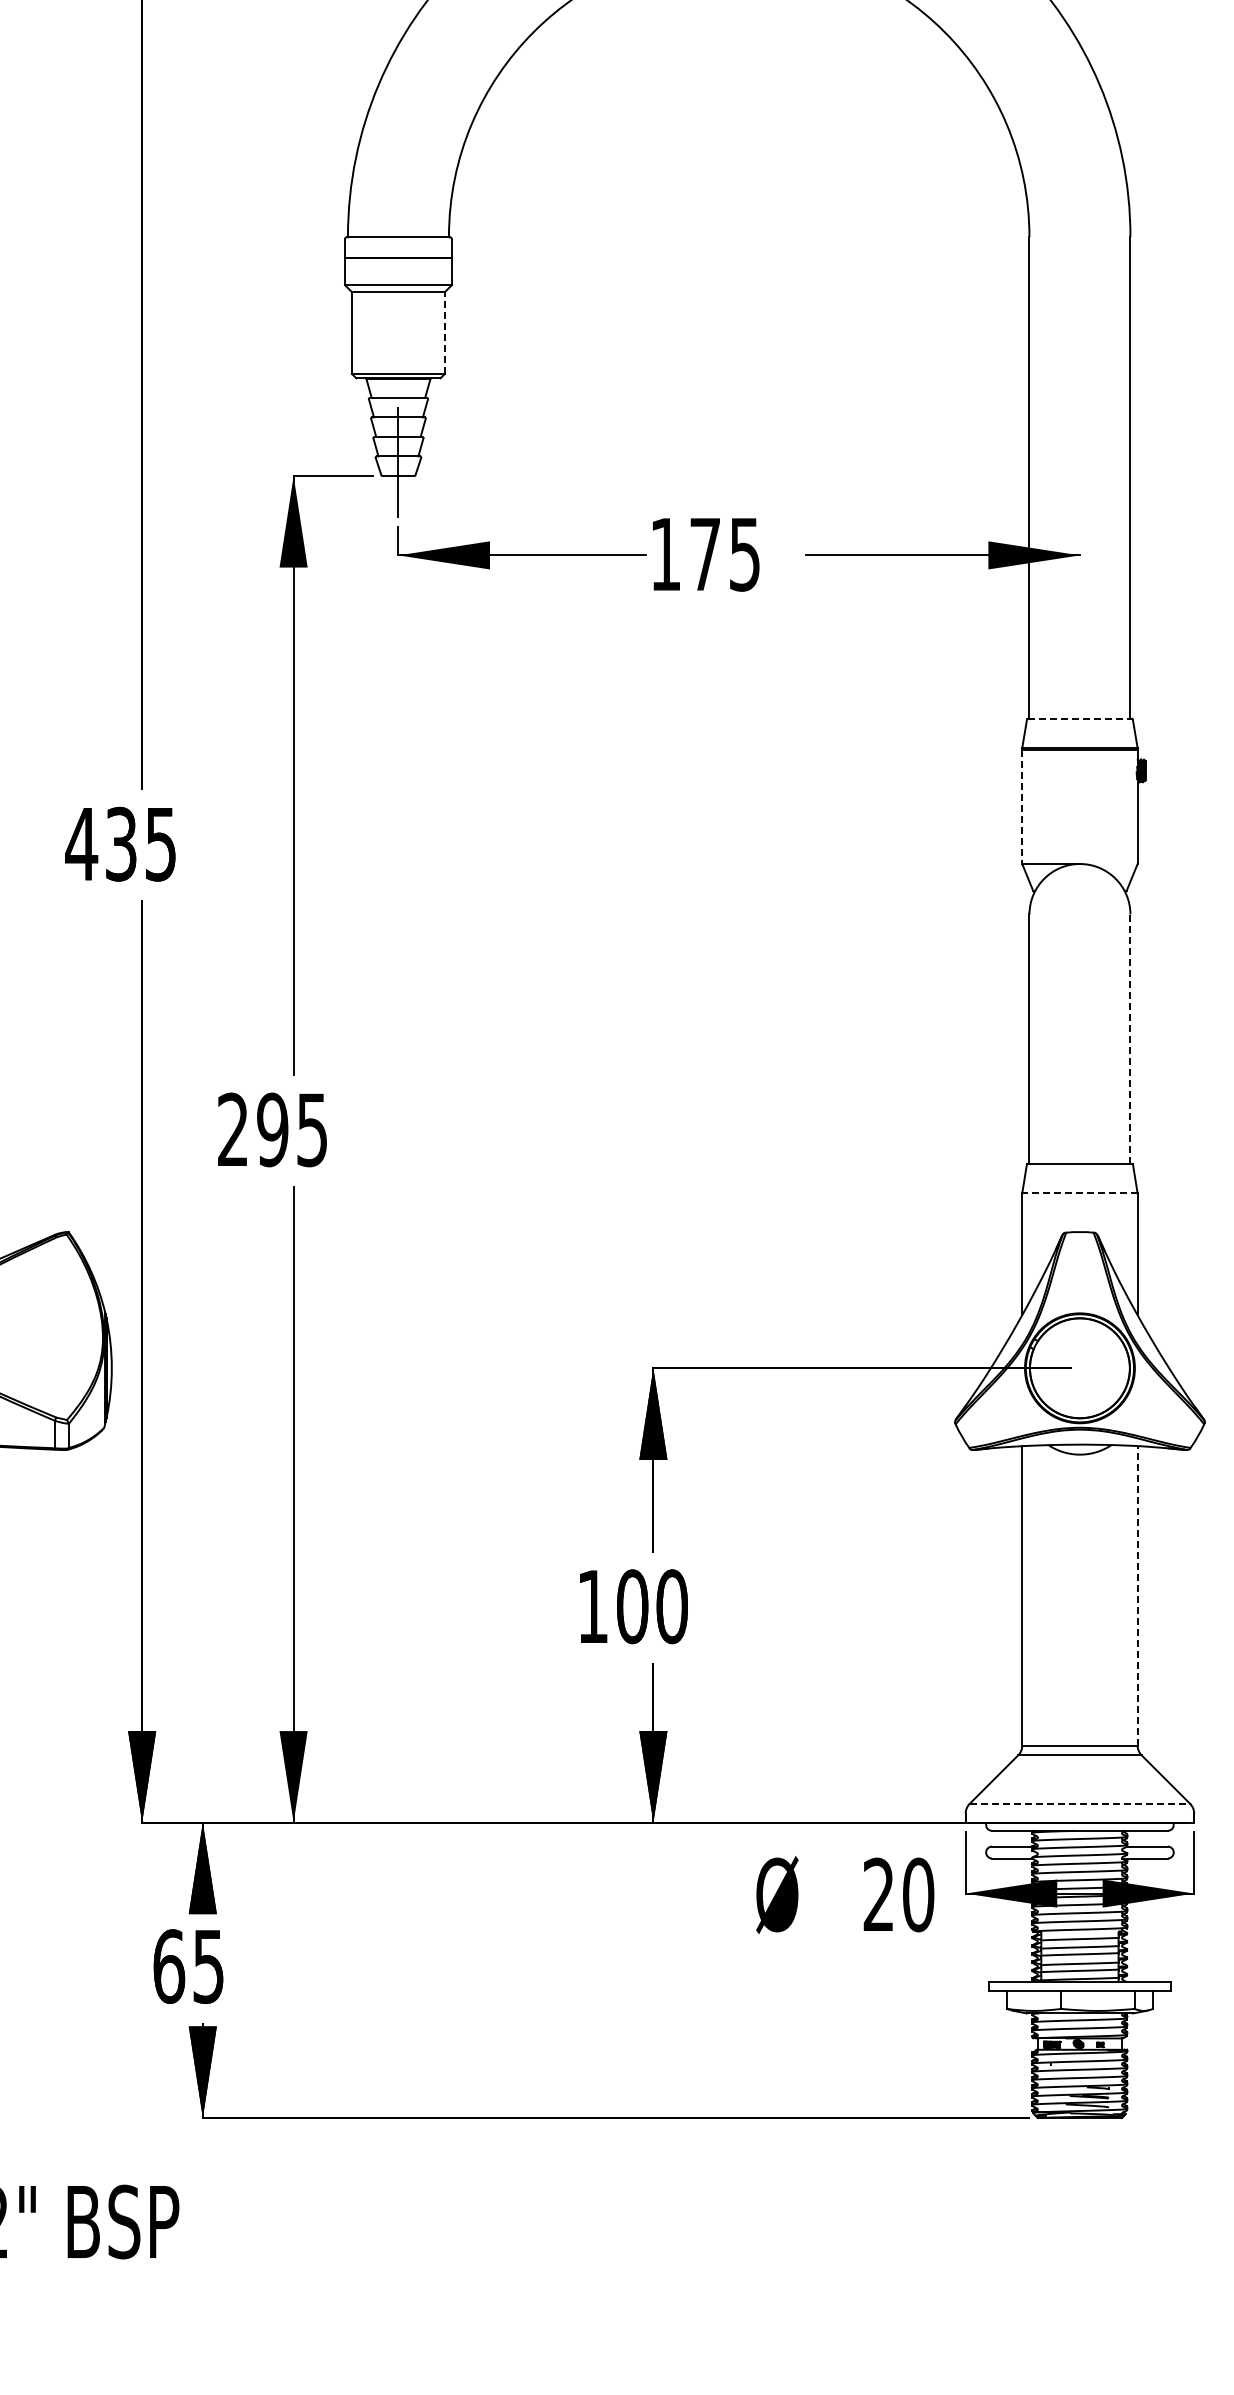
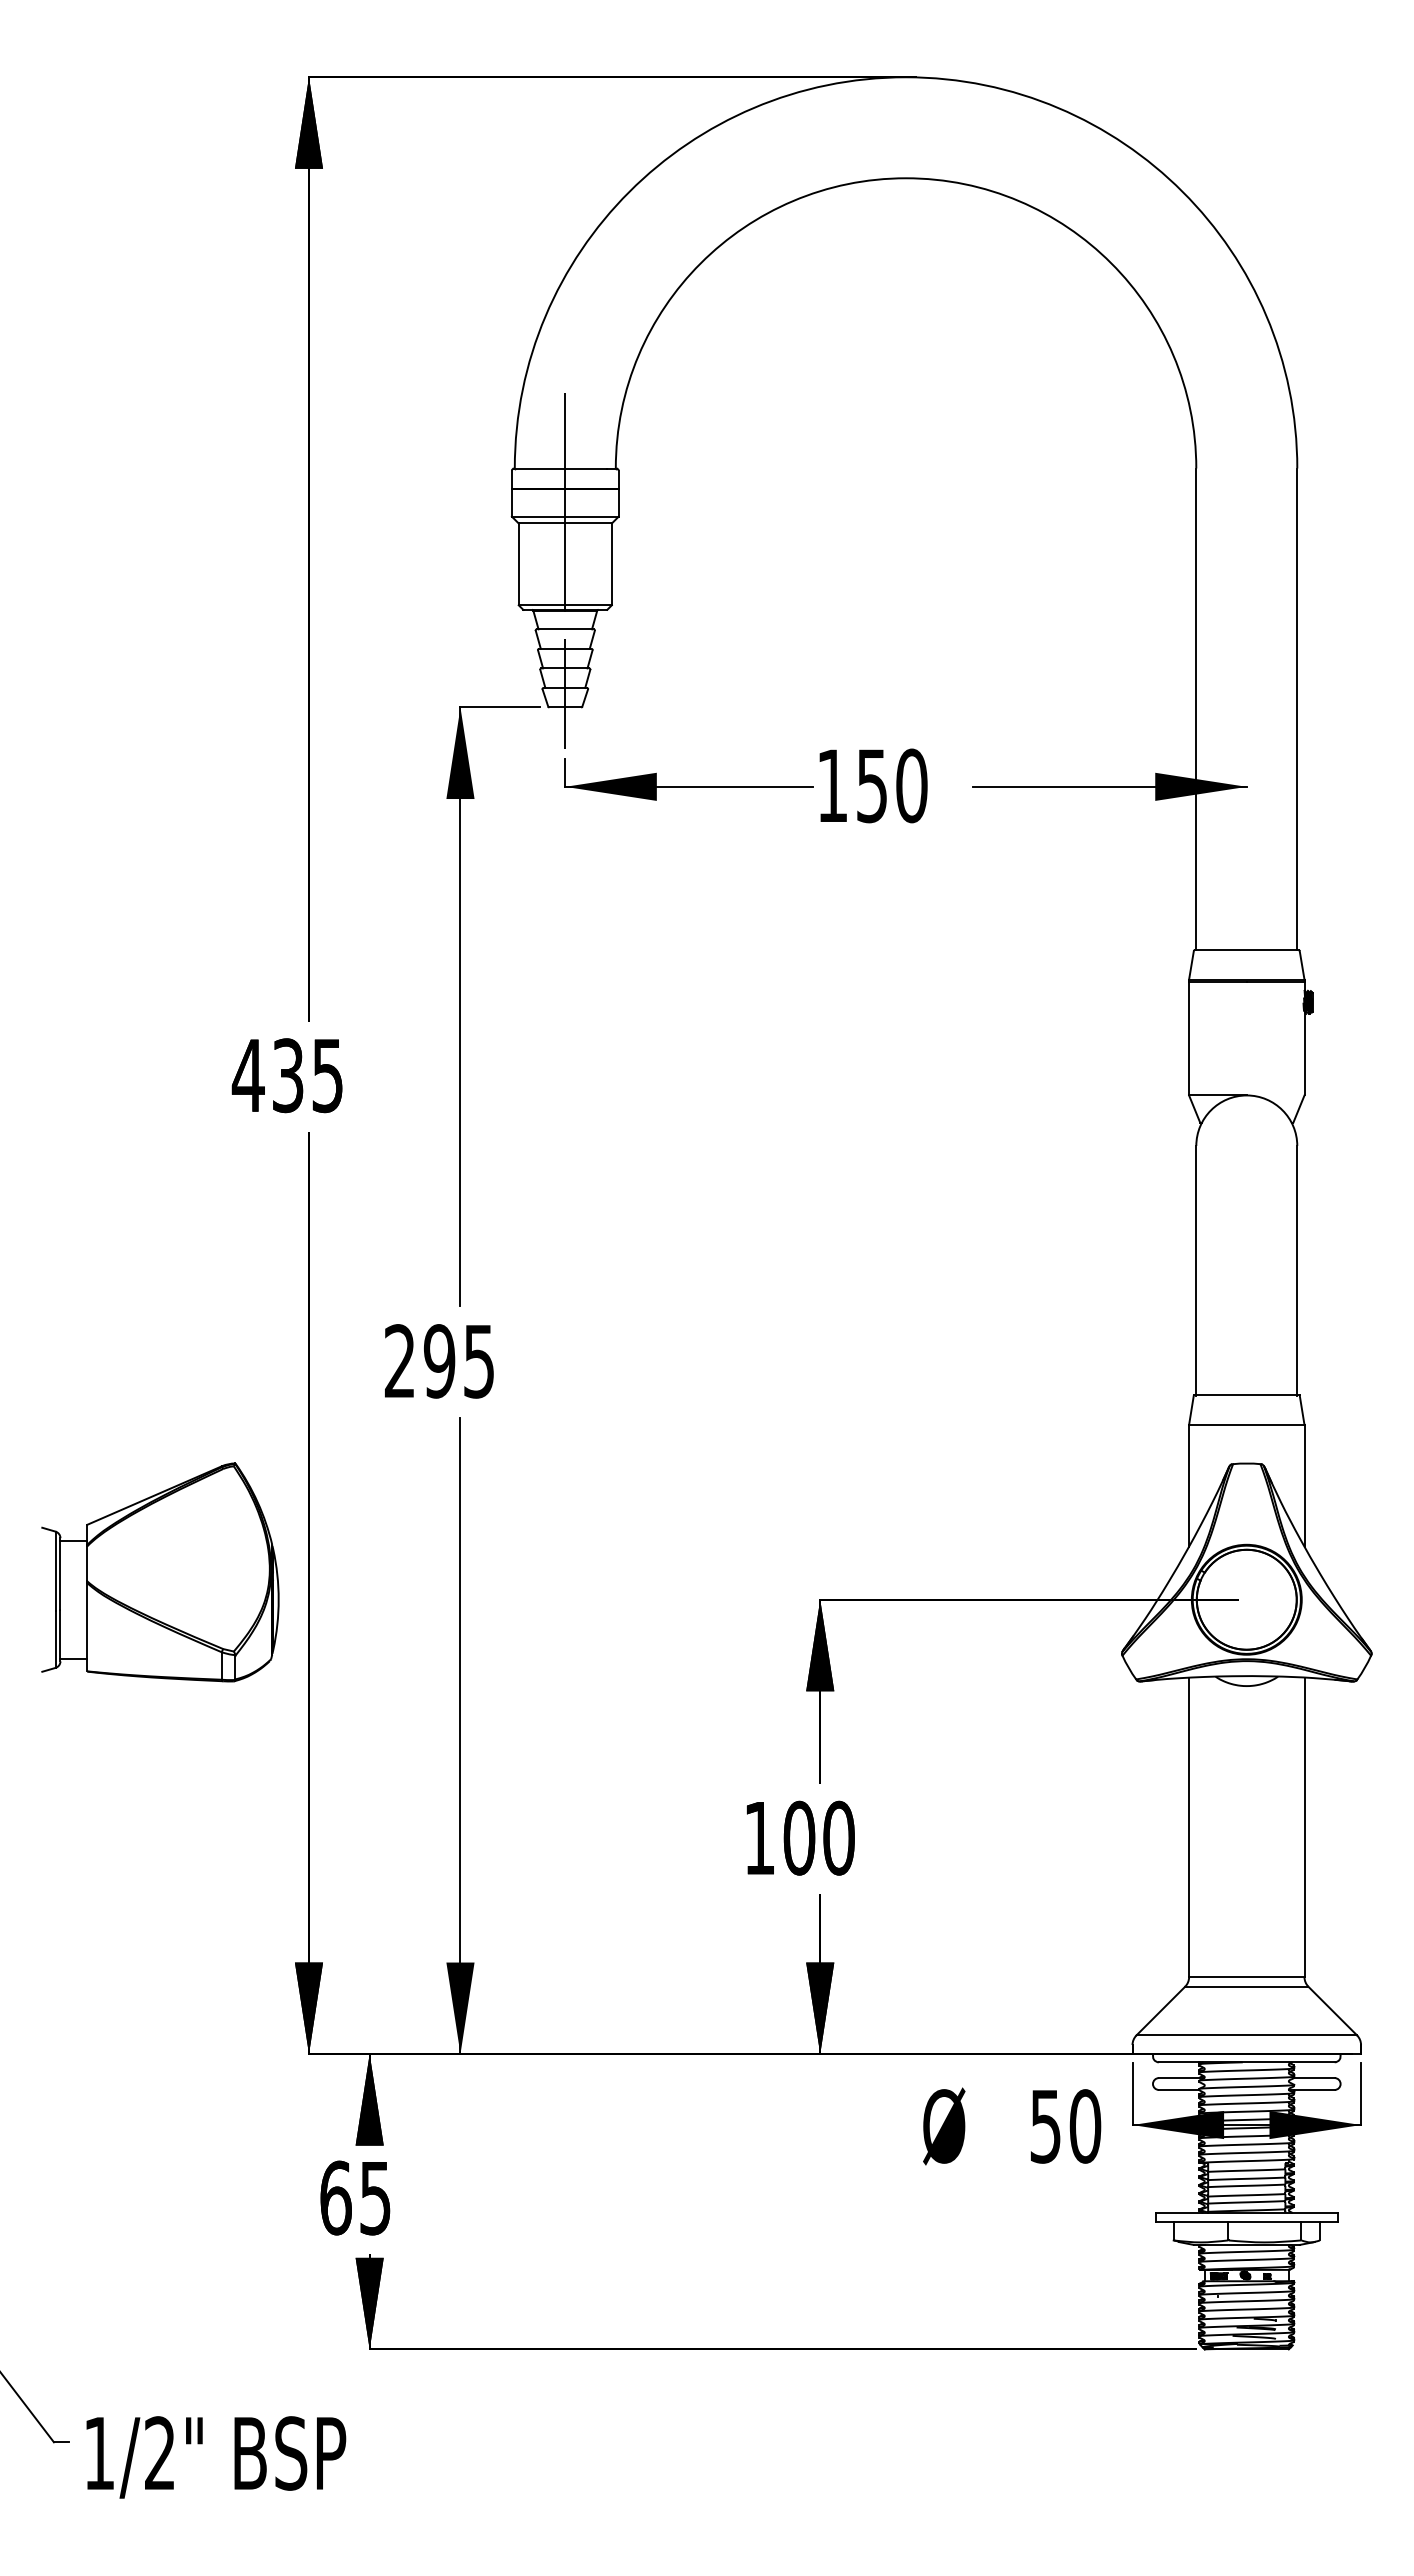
line: (398, 270) -> (565, 501), added
line: (444, 333) -> (611, 564), dashed -> solid
text: (725, 554) -> (892, 785), 175 -> 150
line: (1079, 719) -> (1246, 950), dashed -> solid
line: (1022, 807) -> (1189, 1038), dashed -> solid
line: (1130, 1039) -> (1297, 1270), dashed -> solid
line: (1079, 1193) -> (1246, 1424), dashed -> solid
line: (1137, 1596) -> (1304, 1827), dashed -> solid
line: (1080, 1804) -> (1247, 2035), dashed -> solid
text: (878, 1895) -> (1045, 2126), 20 -> 50

